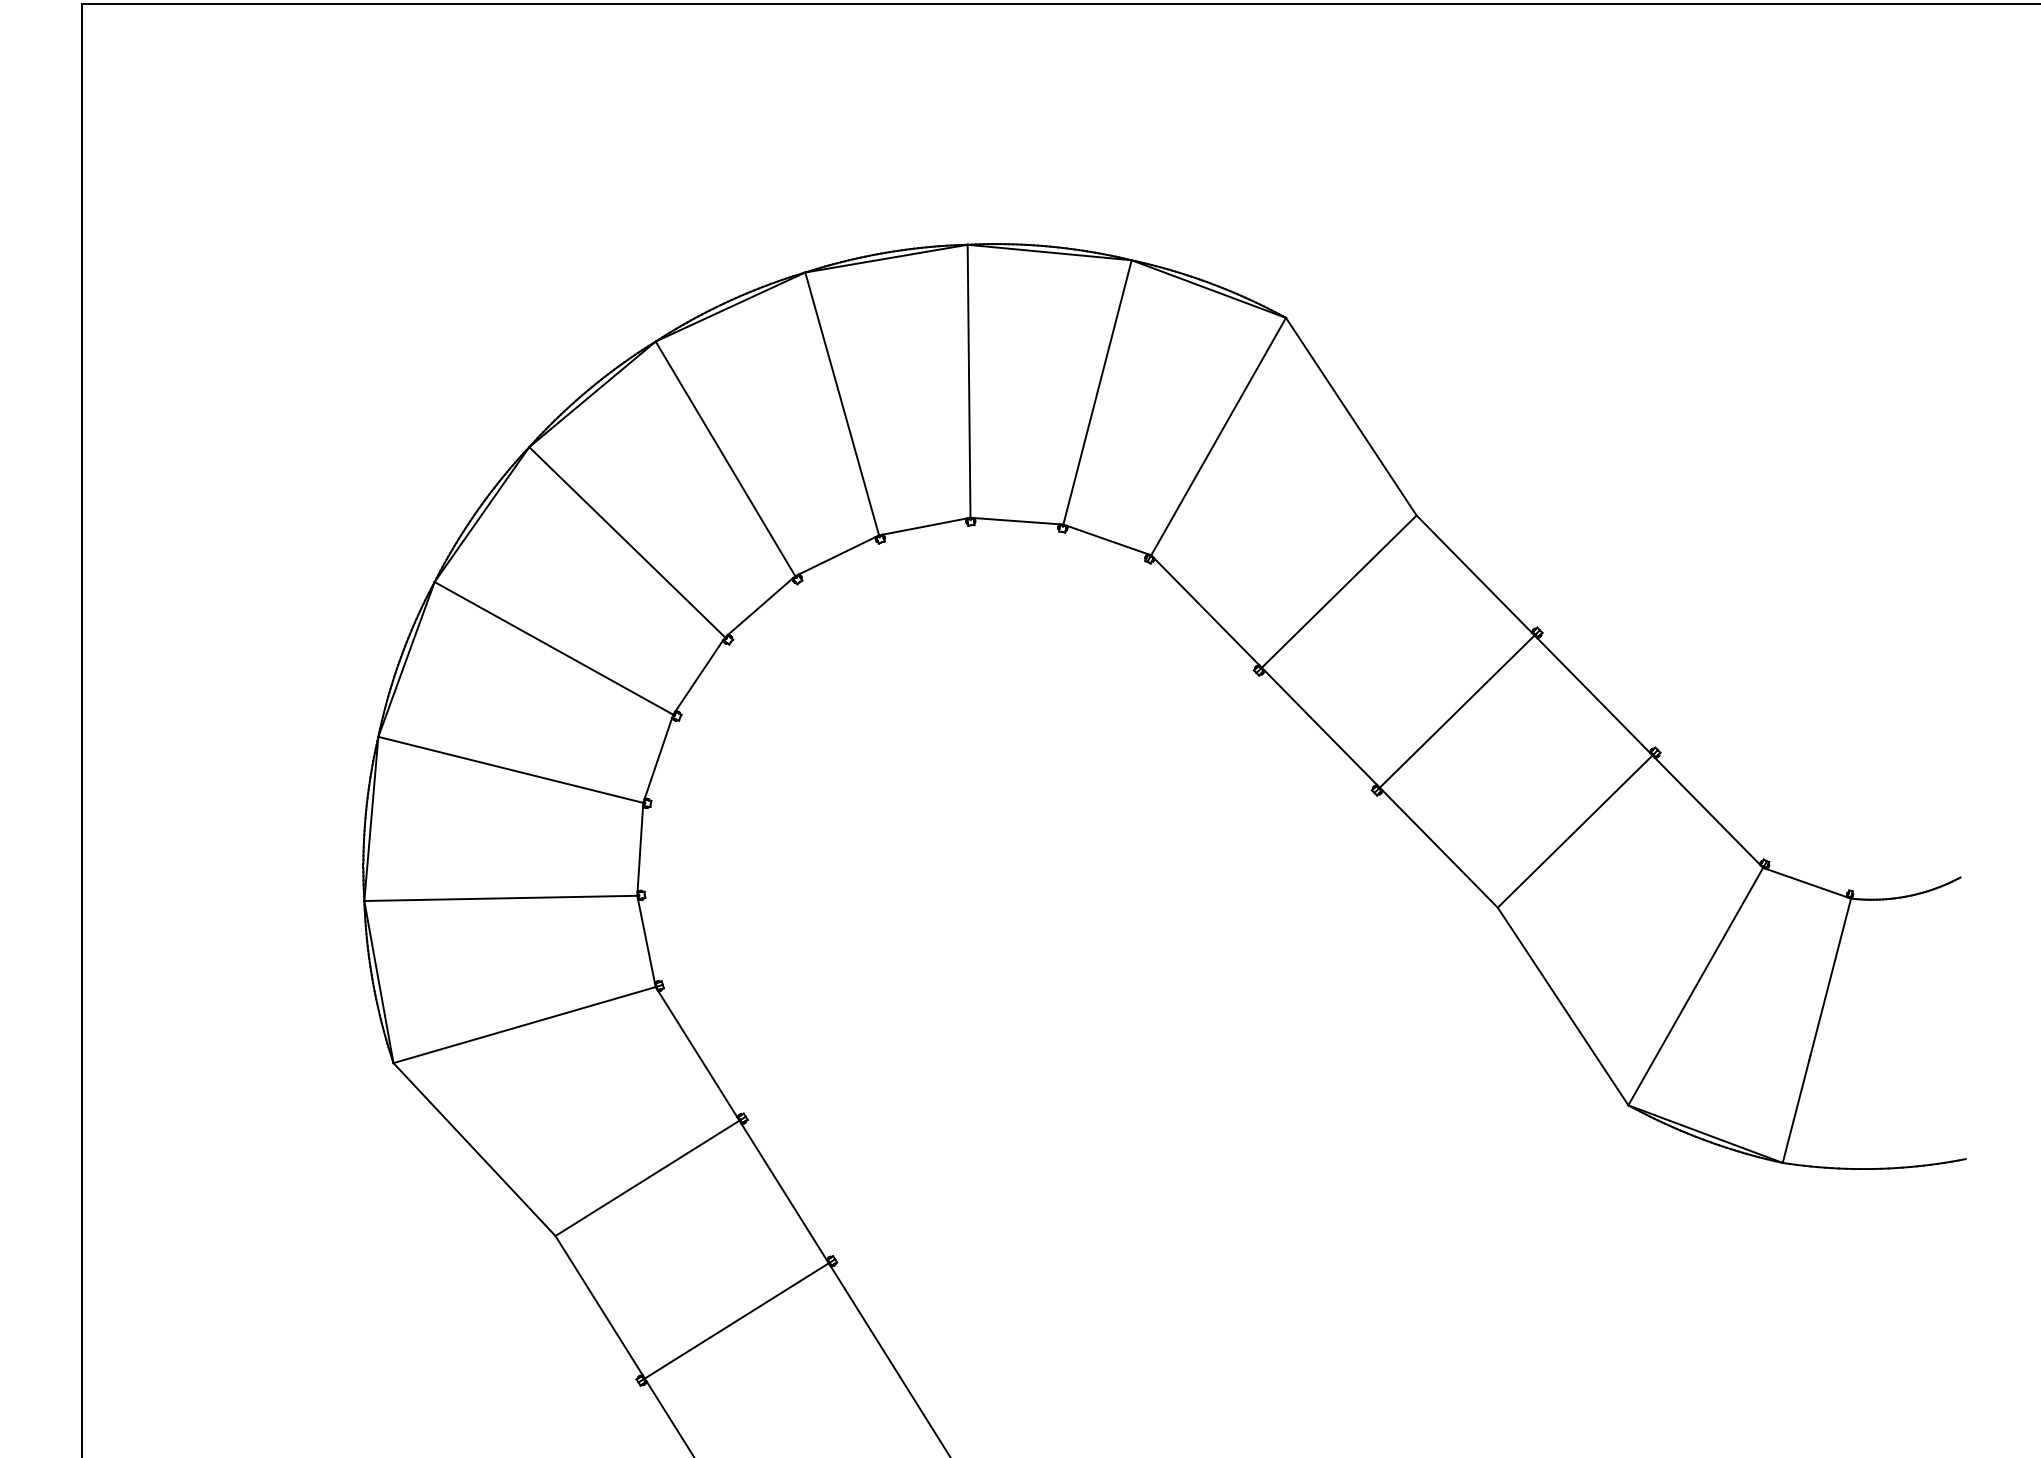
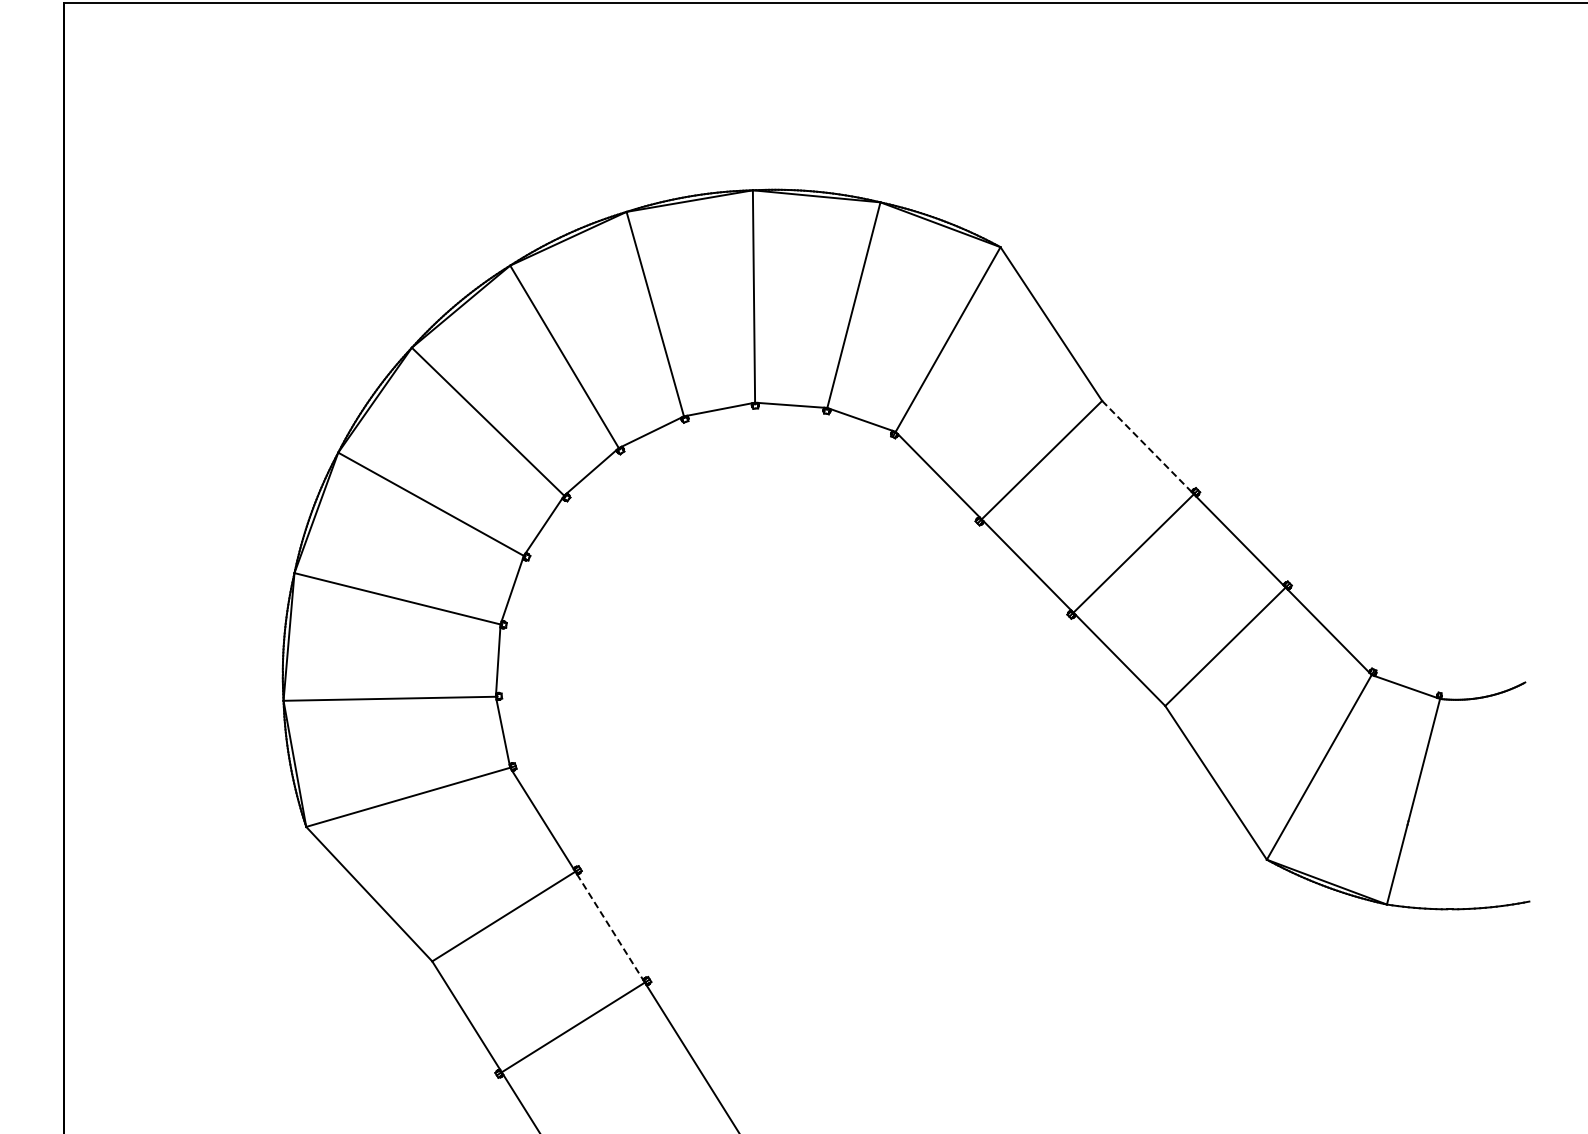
line: (1474, 574) -> (1147, 446), solid -> dashed
line: (784, 1192) -> (610, 927), solid -> dashed

